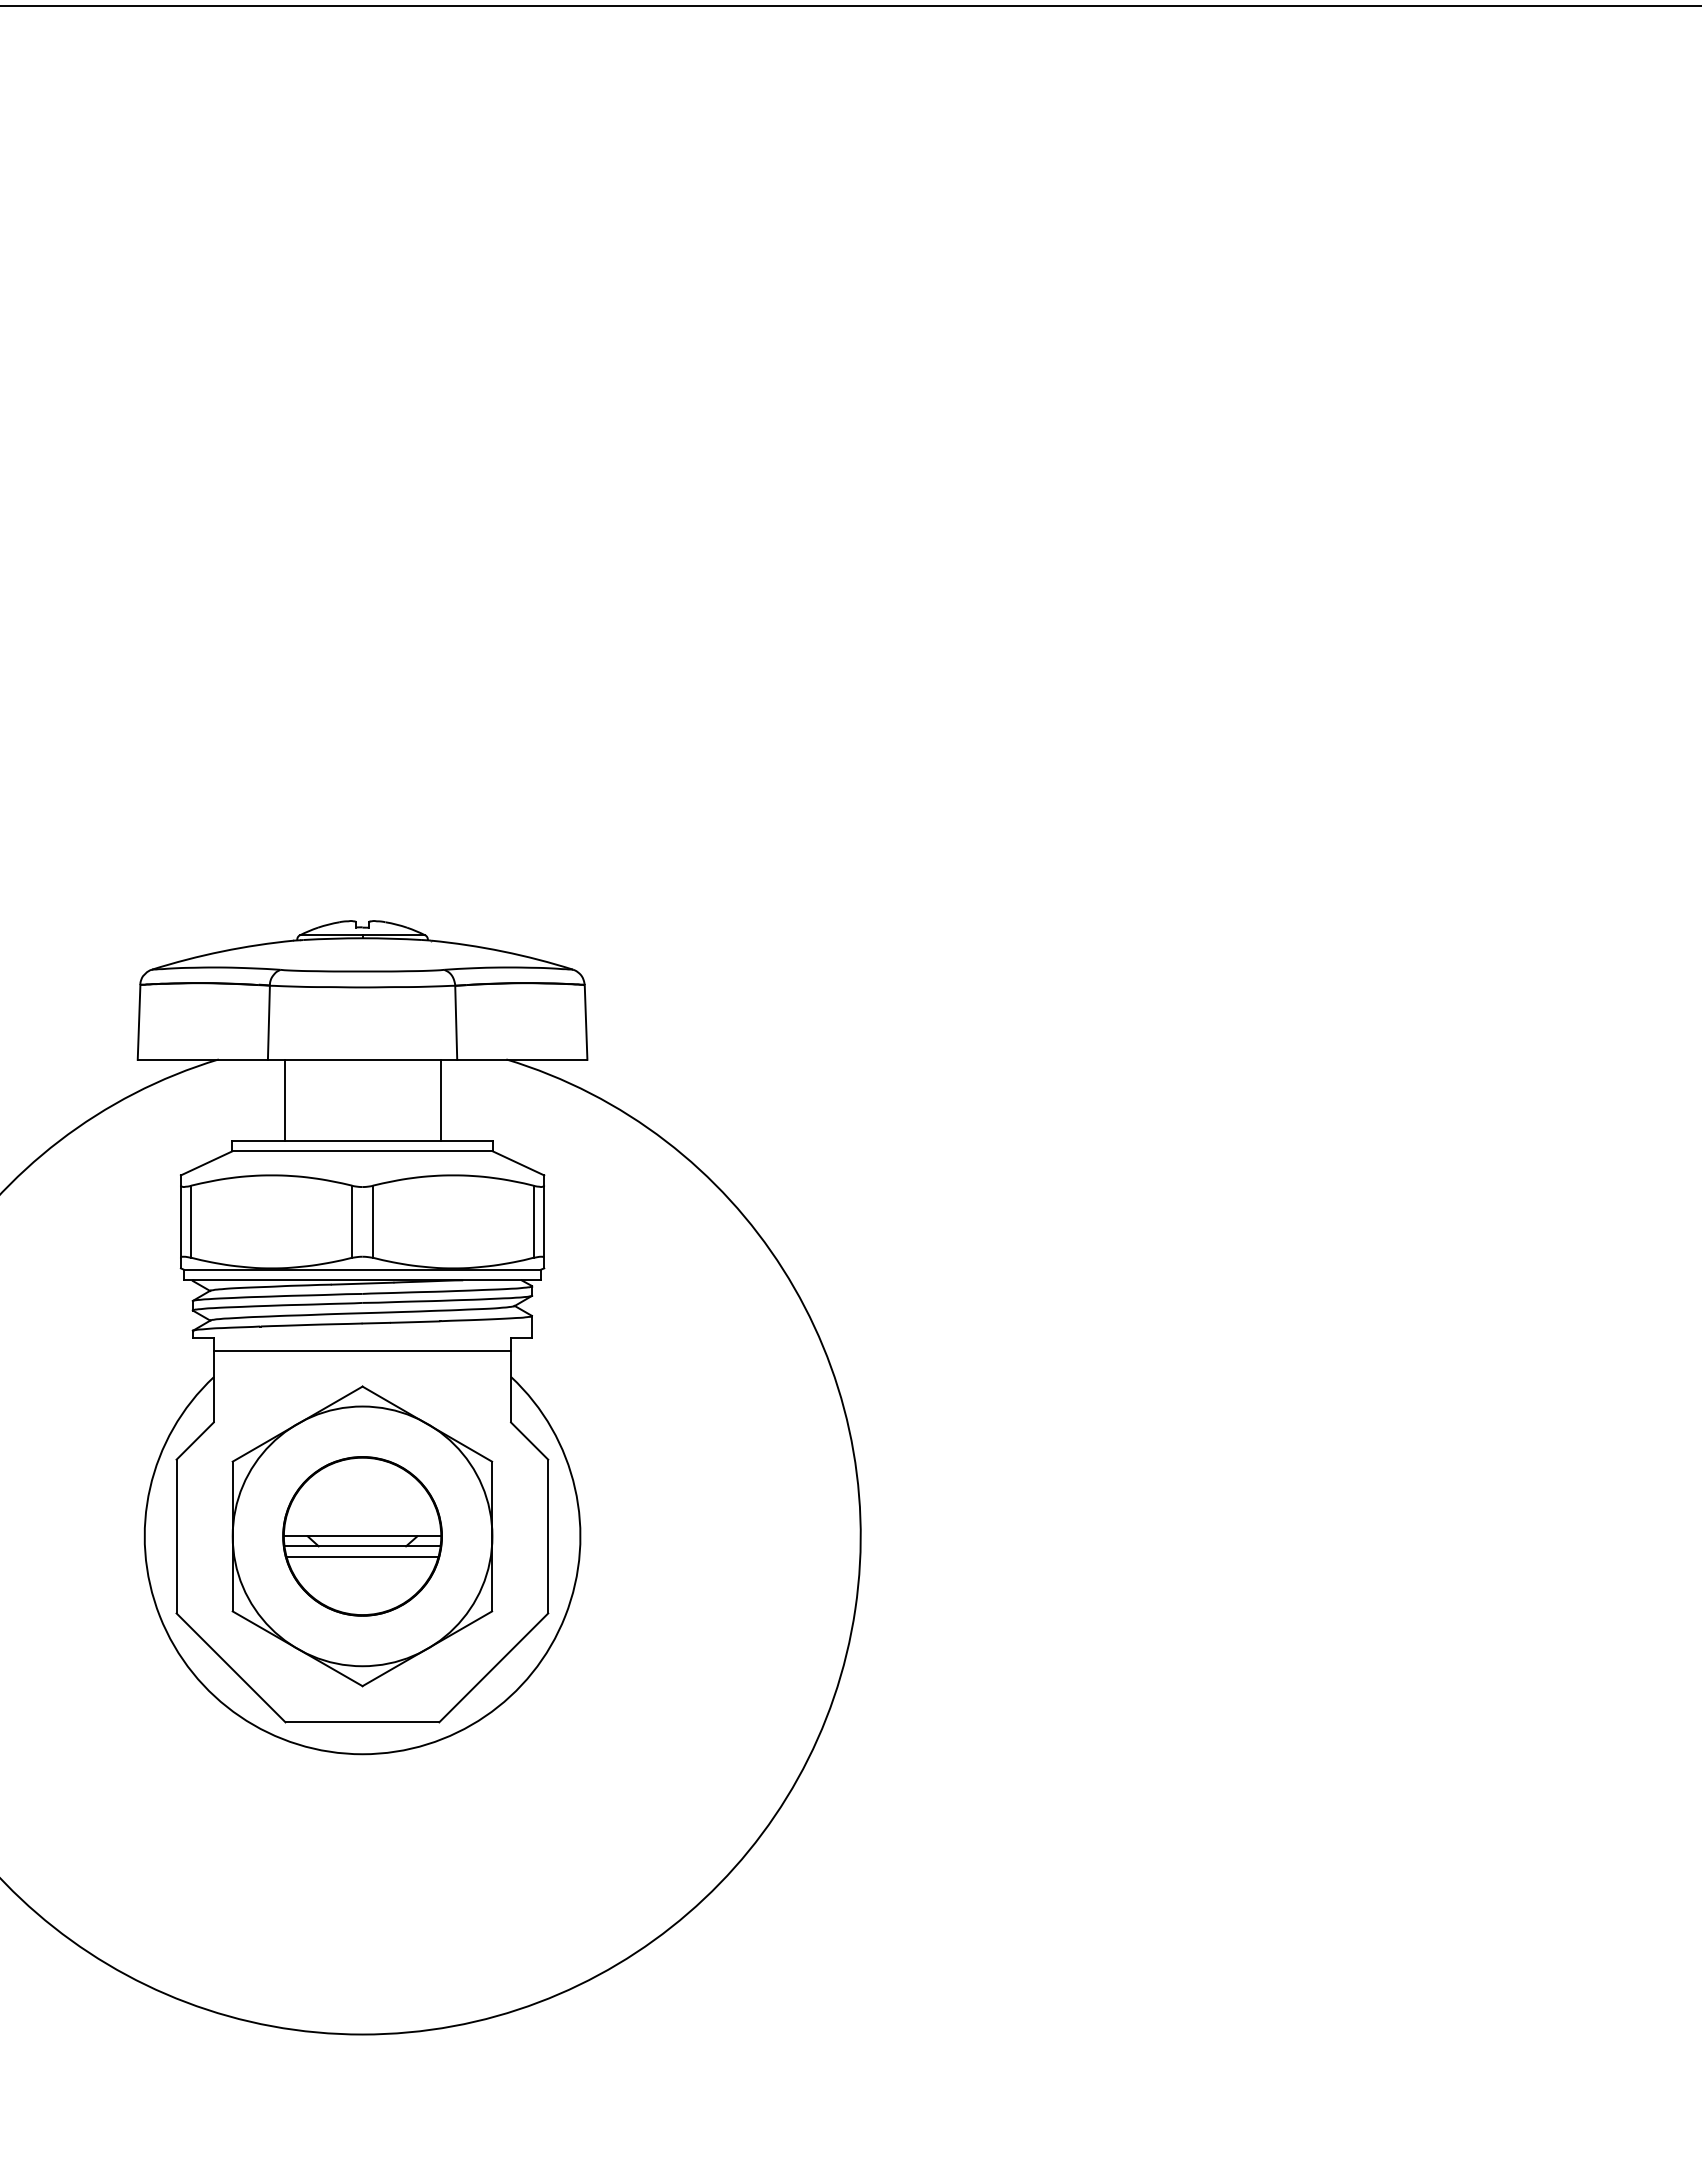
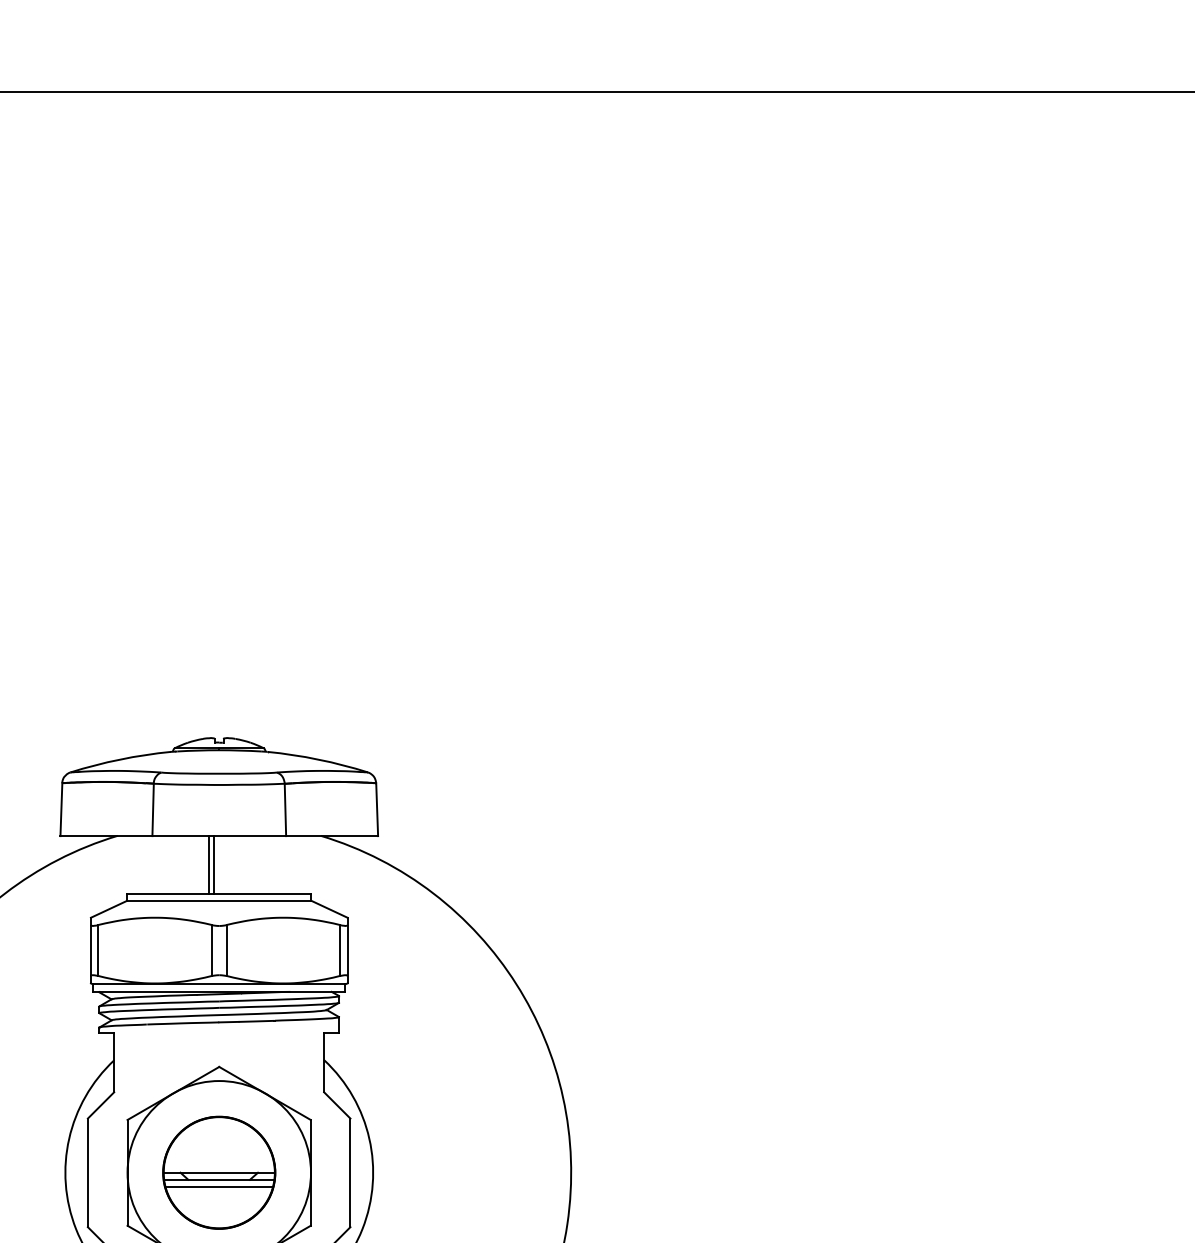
line: (284, 1100) -> (209, 864), moved
line: (440, 1100) -> (214, 864), moved
line: (362, 1350) -> (219, 1041), removed

